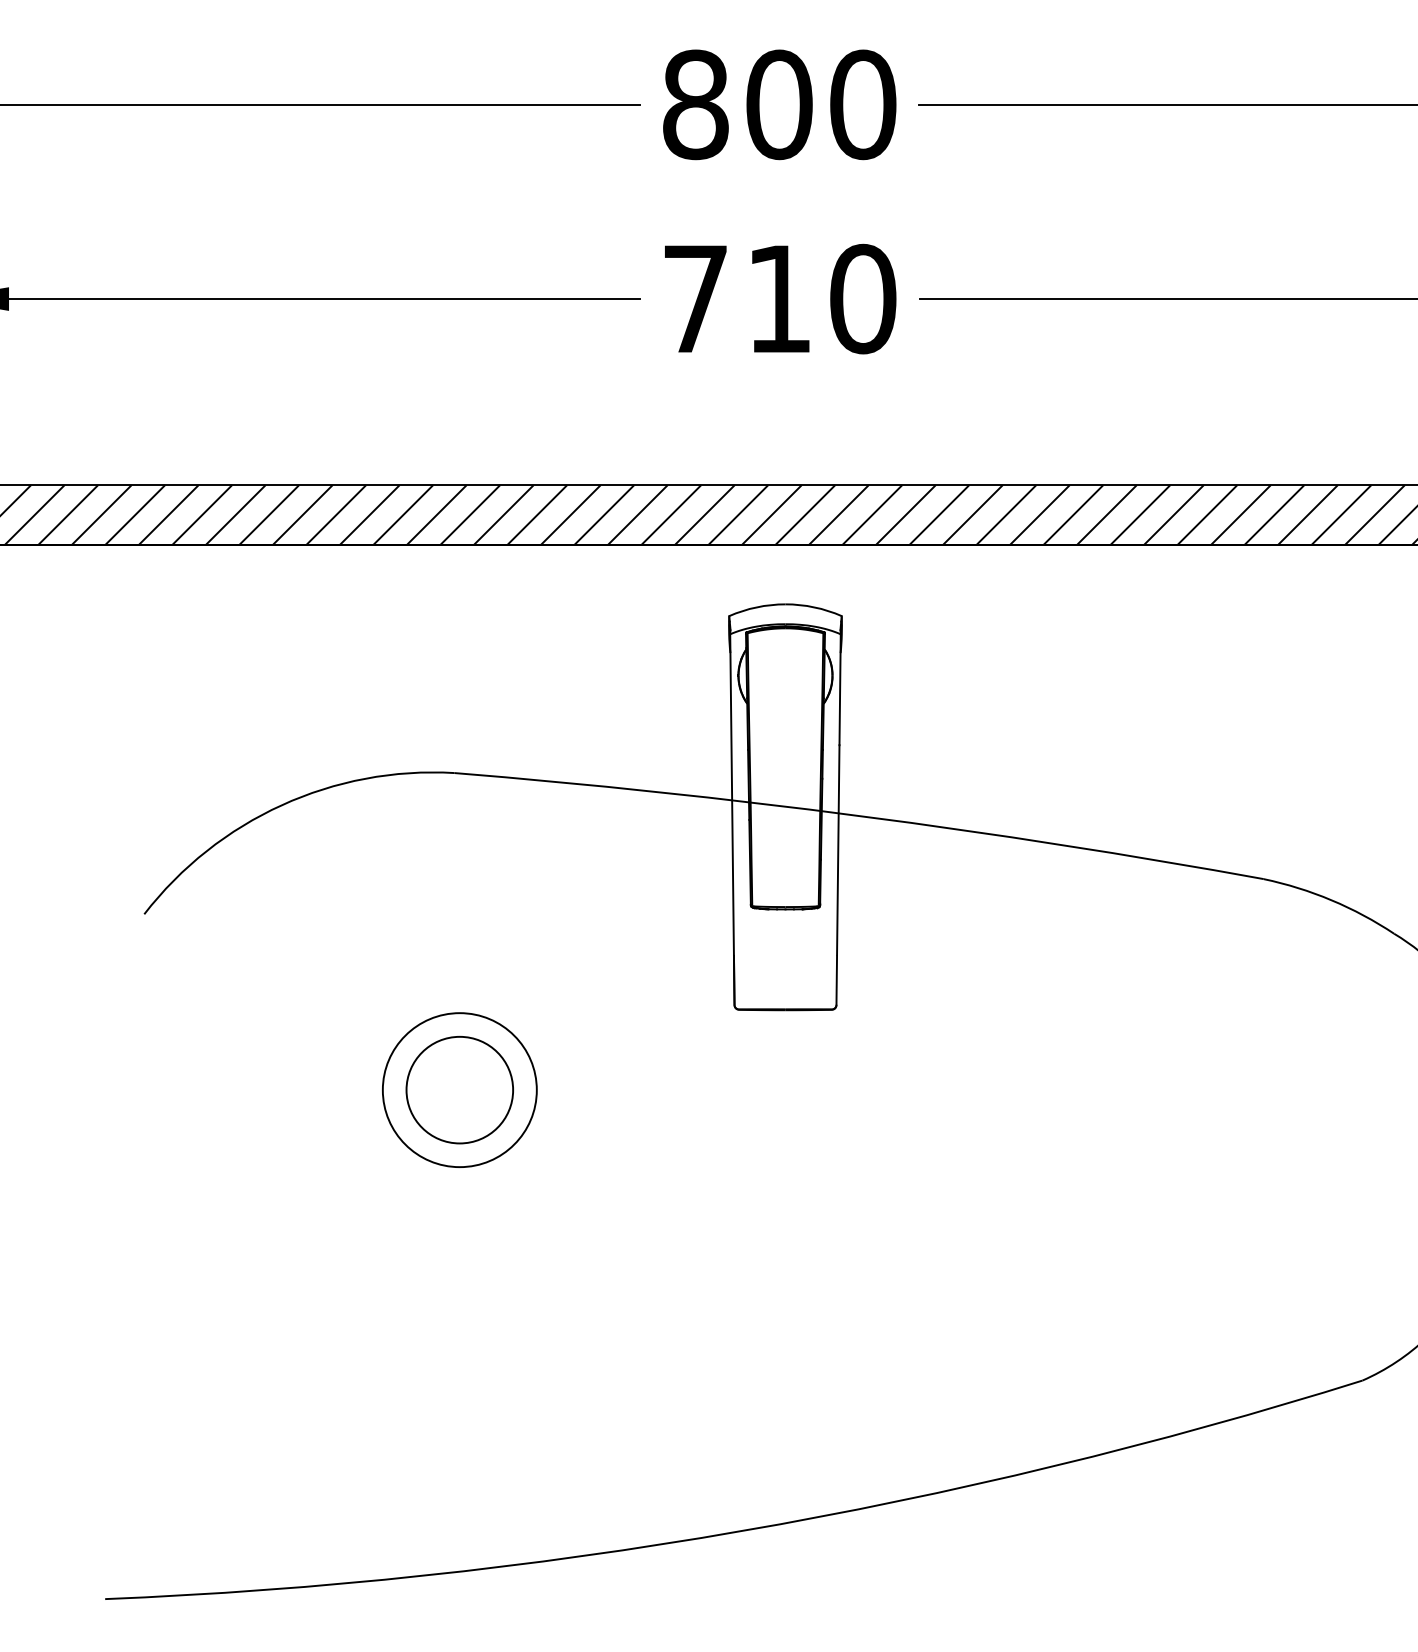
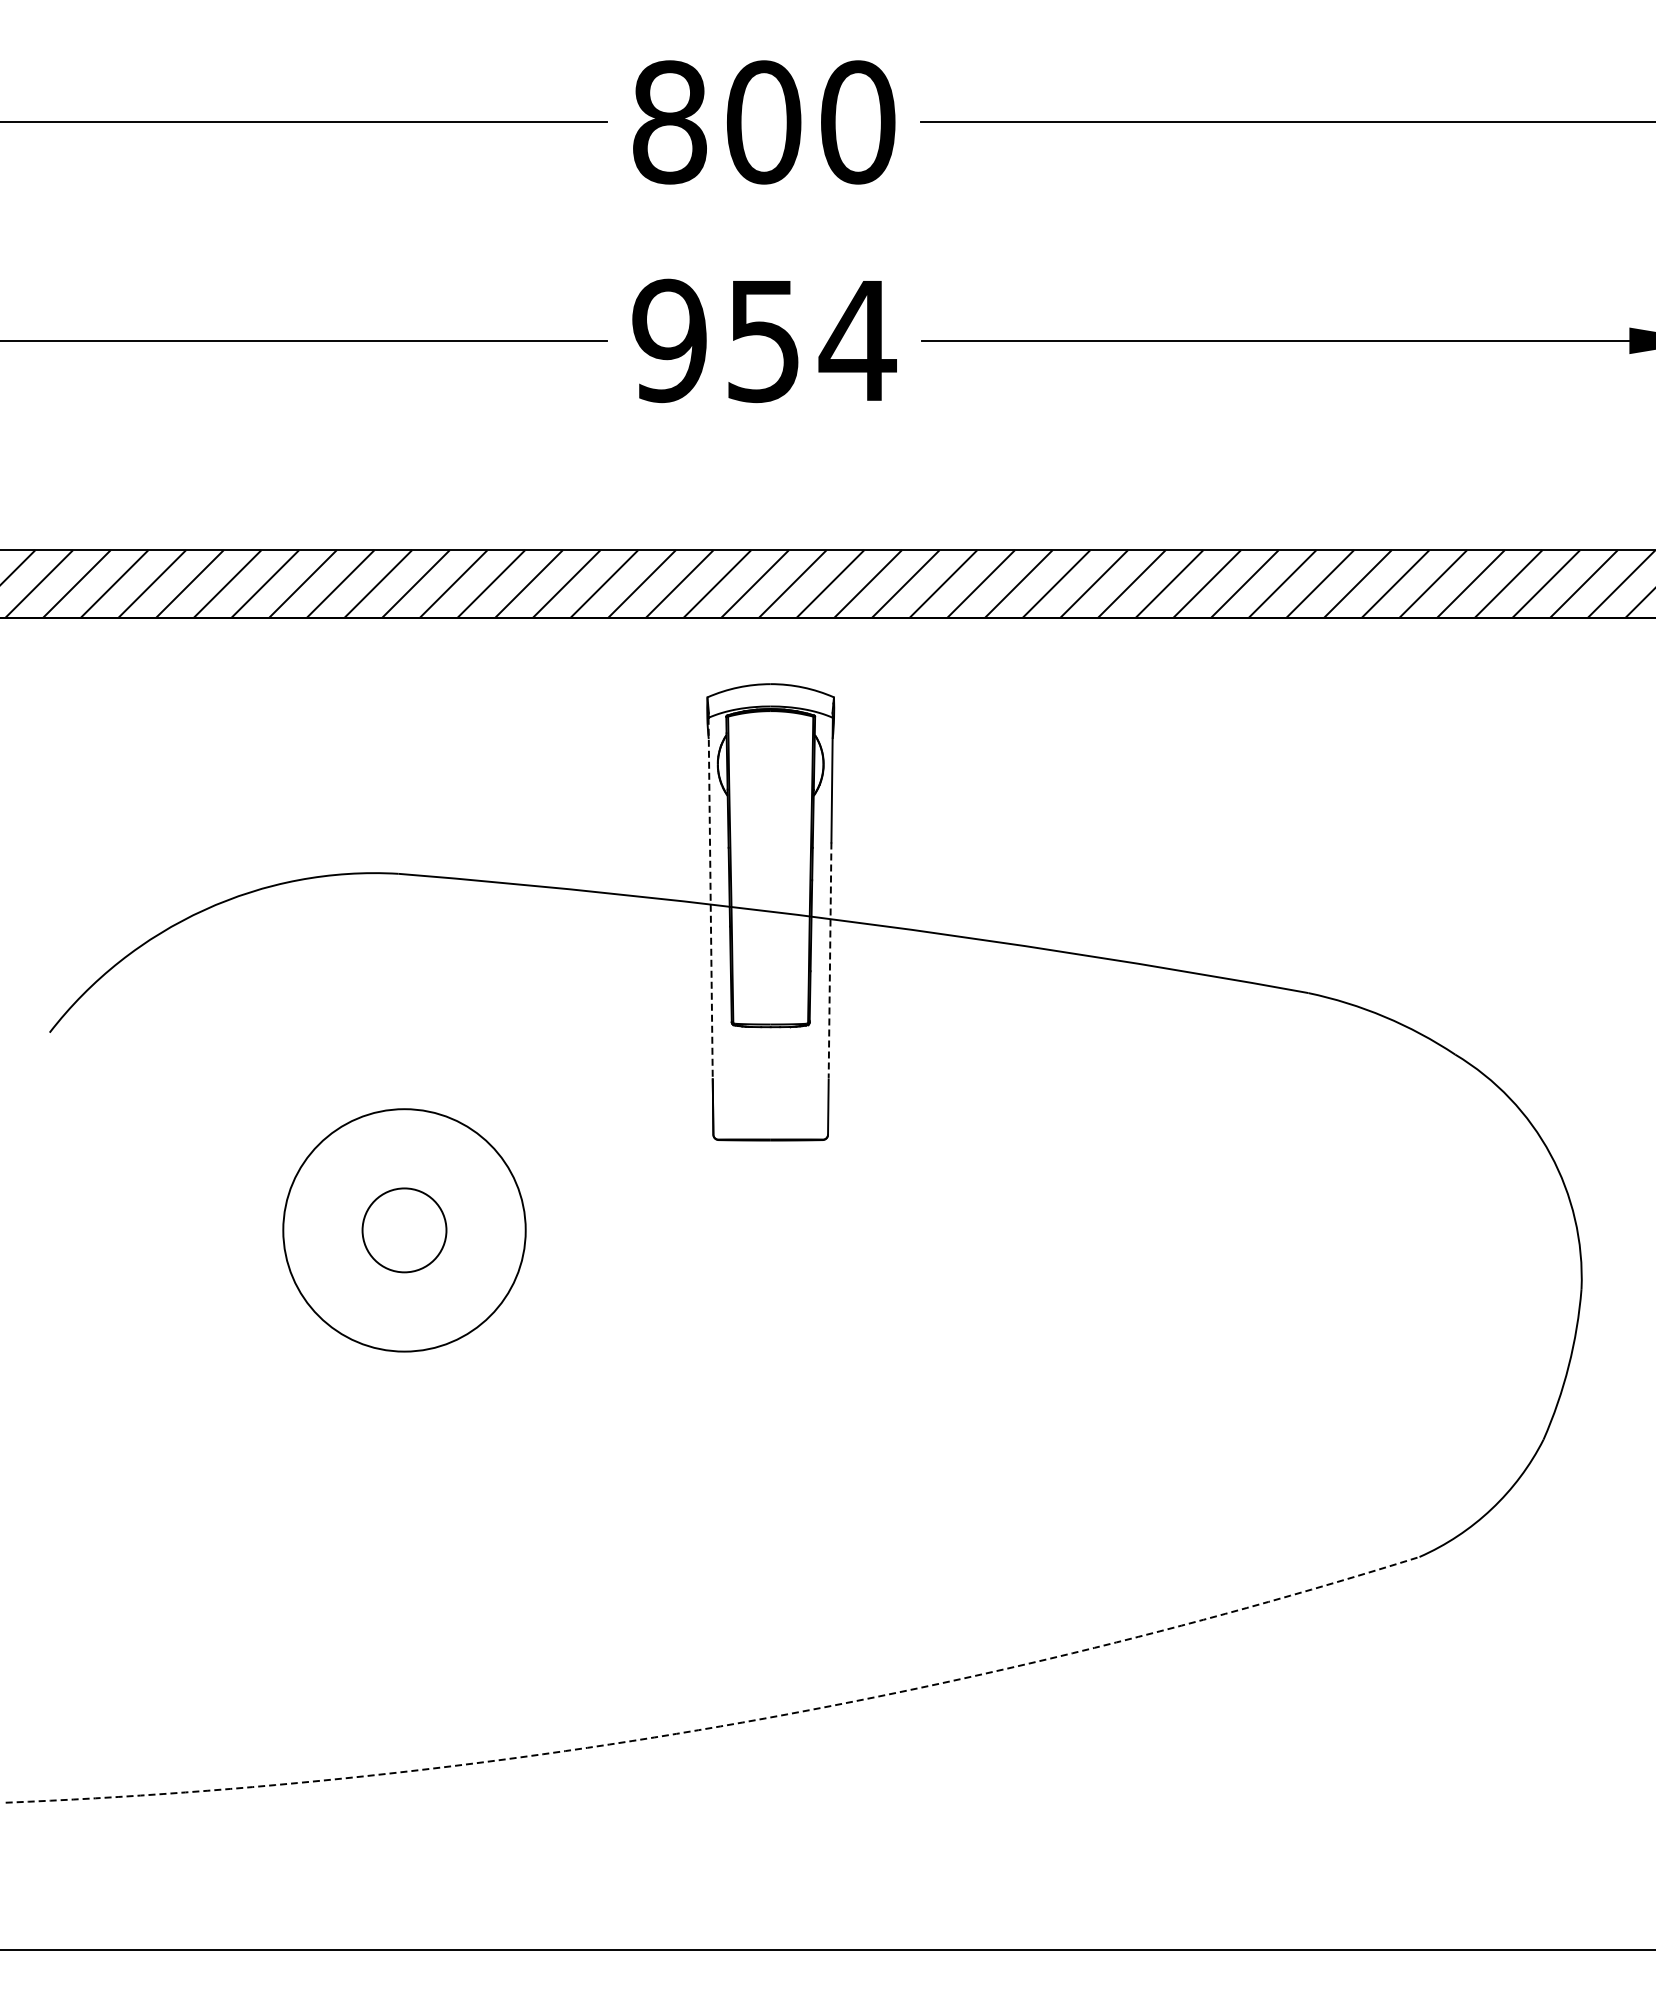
text: (779, 298) -> (764, 340), 710 -> 954
line: (731, 794) -> (710, 898), solid -> dashed
line: (838, 850) -> (830, 960), solid -> dashed
circle: (459, 1089) -> (404, 1229), size x1.4
circle: (459, 1090) -> (404, 1230), size x0.7
arc: (740, 1531) -> (720, 1726), solid -> dashed

